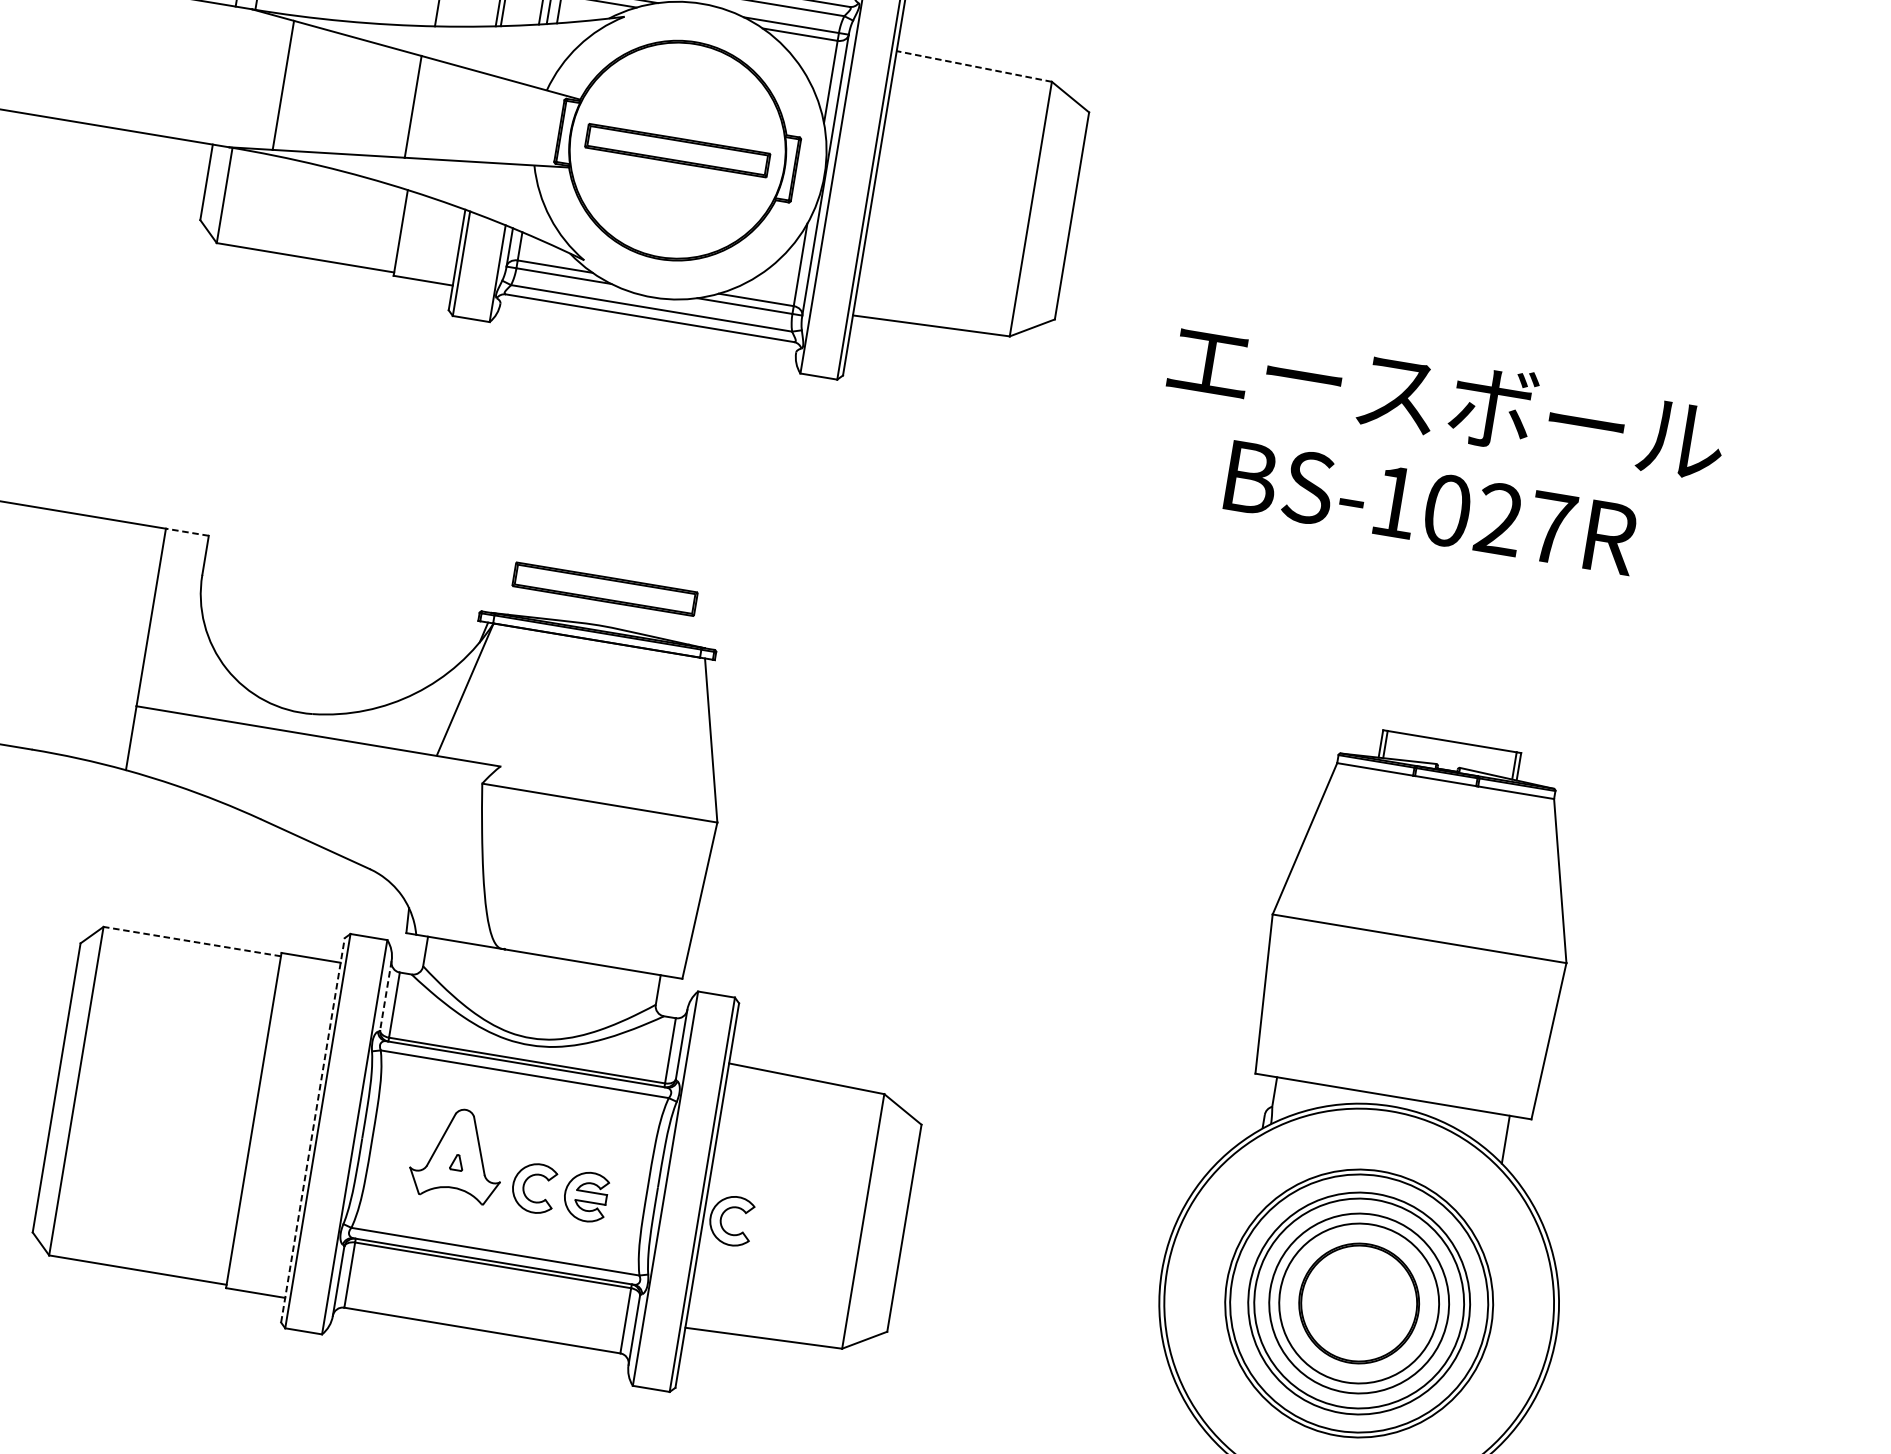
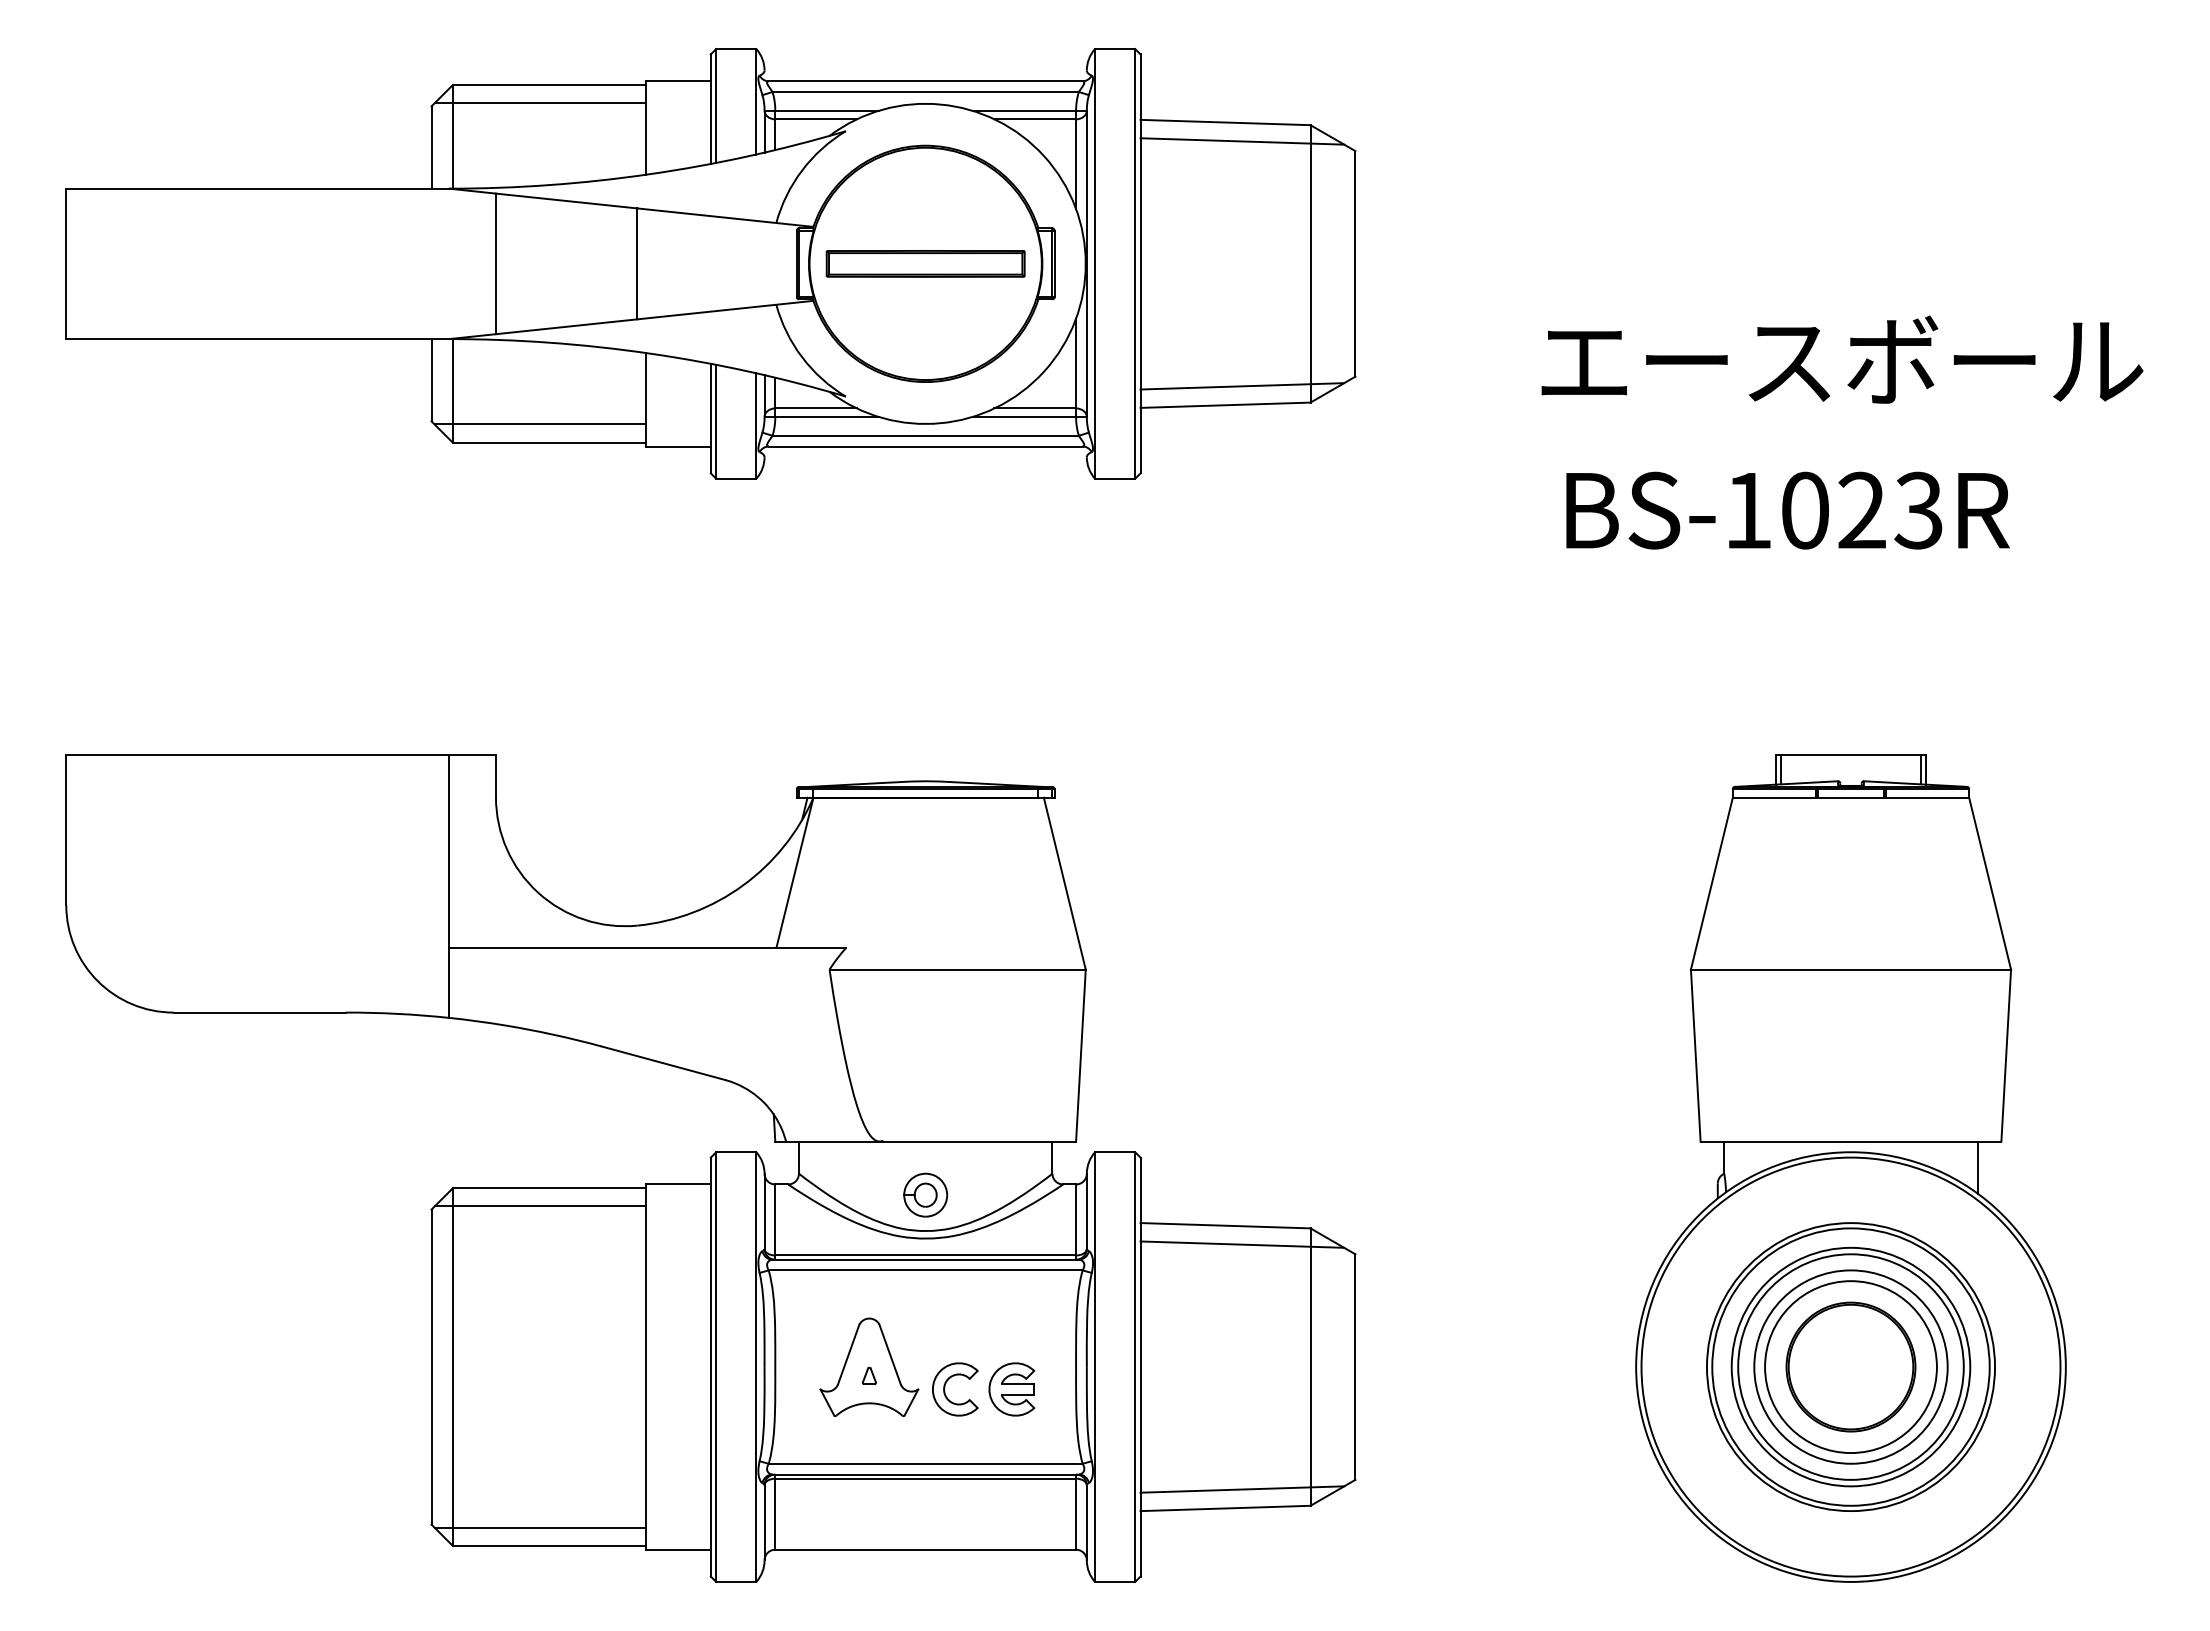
line: (974, 66) -> (1225, 122), dashed -> solid
line: (986, 86) -> (1242, 141), added
line: (299, 239) -> (540, 424), added
line: (949, 311) -> (1242, 386), added
text: (1447, 399) -> (1842, 359), moved
text: (1551, 527) -> (1918, 510), BS-1027R -> BS-1023R
line: (187, 532) -> (472, 754), dashed -> solid
part: (604, 588) -> (925, 741), removed
line: (192, 941) -> (549, 1188), dashed -> solid
line: (181, 957) -> (540, 1206), added
line: (385, 995) -> (764, 1211), dashed -> solid
part: (536, 1004) -> (925, 1194), added
line: (819, 1098) -> (1242, 1244), added
line: (312, 1129) -> (710, 1366), dashed -> solid
part: (722, 1217) -> (1160, 1387), removed
line: (132, 1251) -> (540, 1527), added
line: (782, 1323) -> (1242, 1489), added

